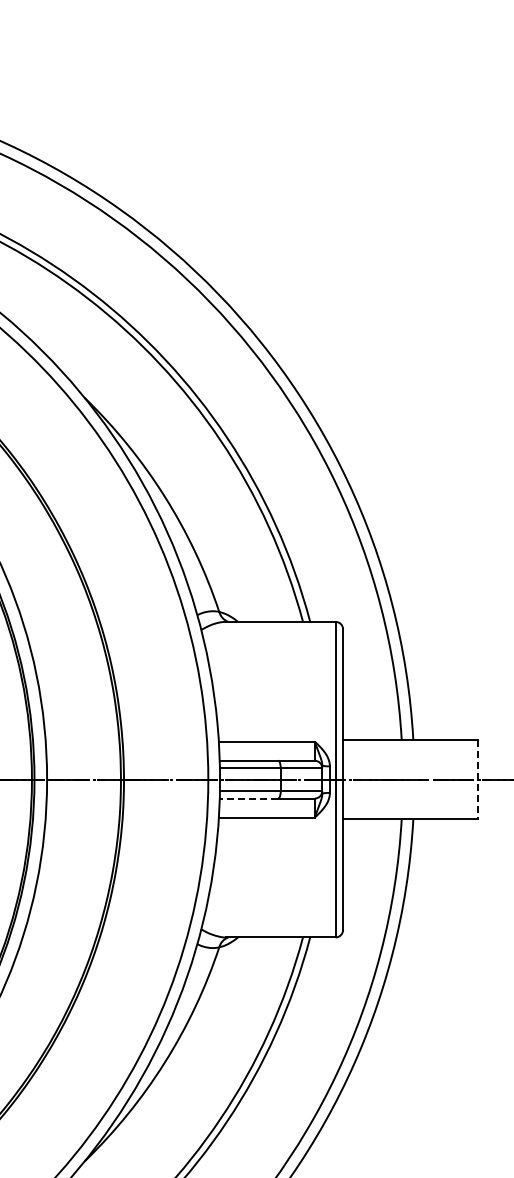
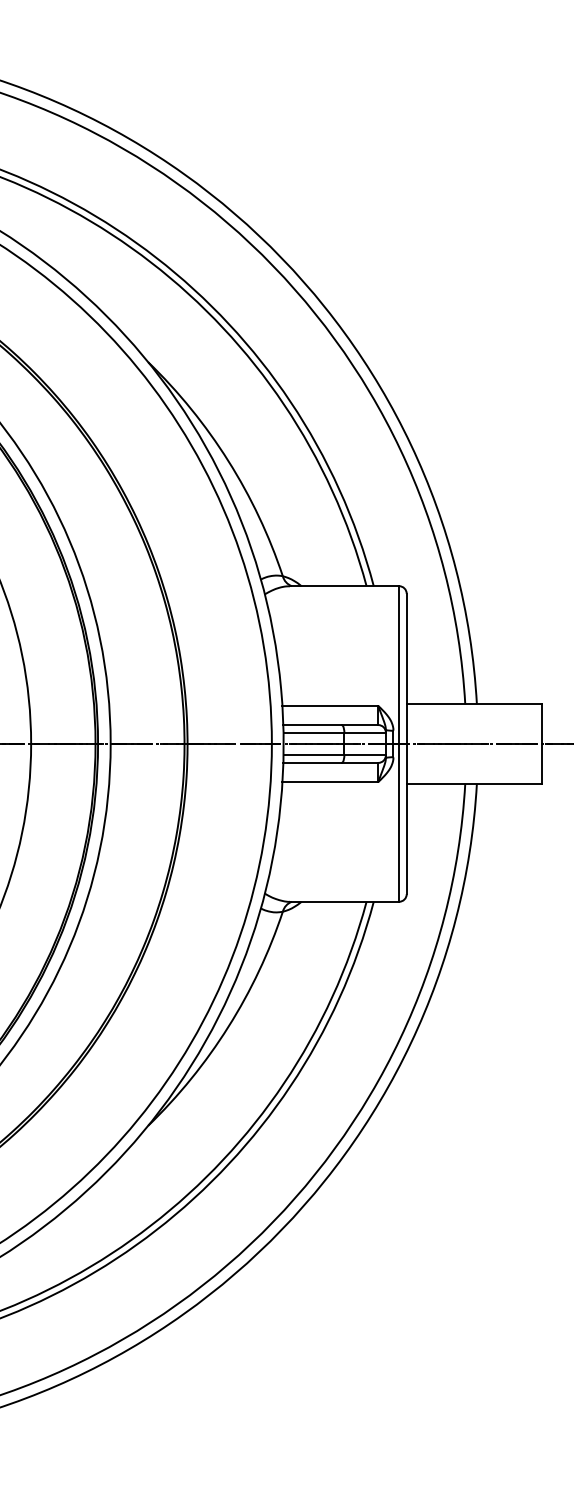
line: (477, 779) -> (541, 743), dashed -> solid
line: (248, 798) -> (312, 762), dashed -> solid

